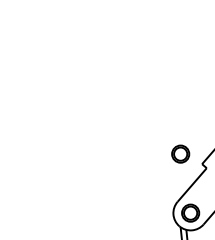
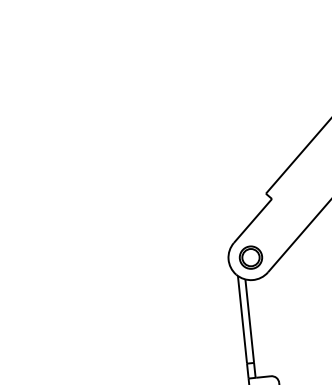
part: (180, 154) -> (237, 180), removed

